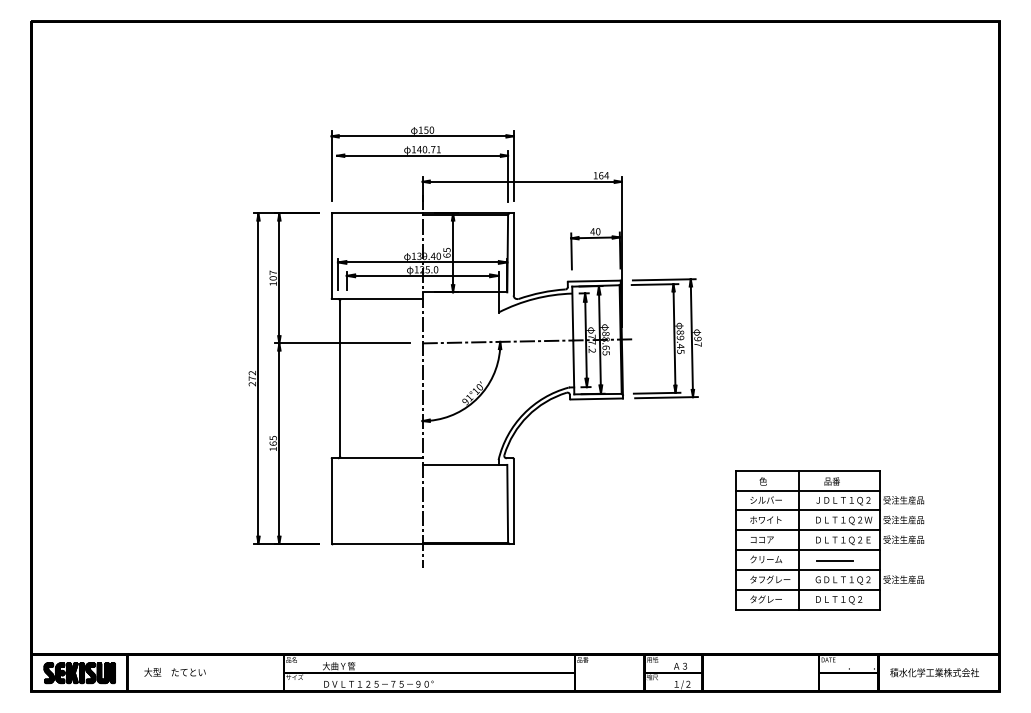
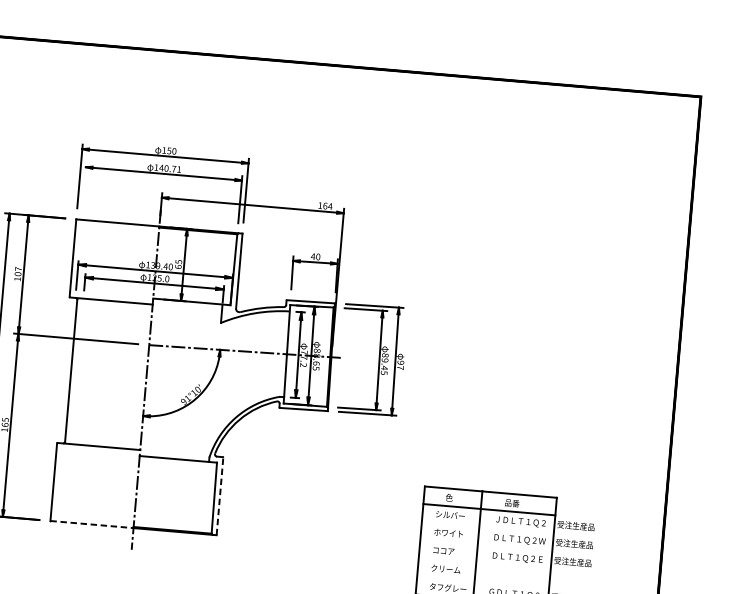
line: (513, 500) -> (219, 495), solid -> dashed
line: (807, 510) -> (487, 527), removed
line: (807, 530) -> (485, 546), removed
line: (377, 543) -> (92, 524), solid -> dashed
line: (807, 549) -> (484, 563), removed
line: (834, 561) -> (508, 576), removed
line: (807, 570) -> (482, 582), removed

